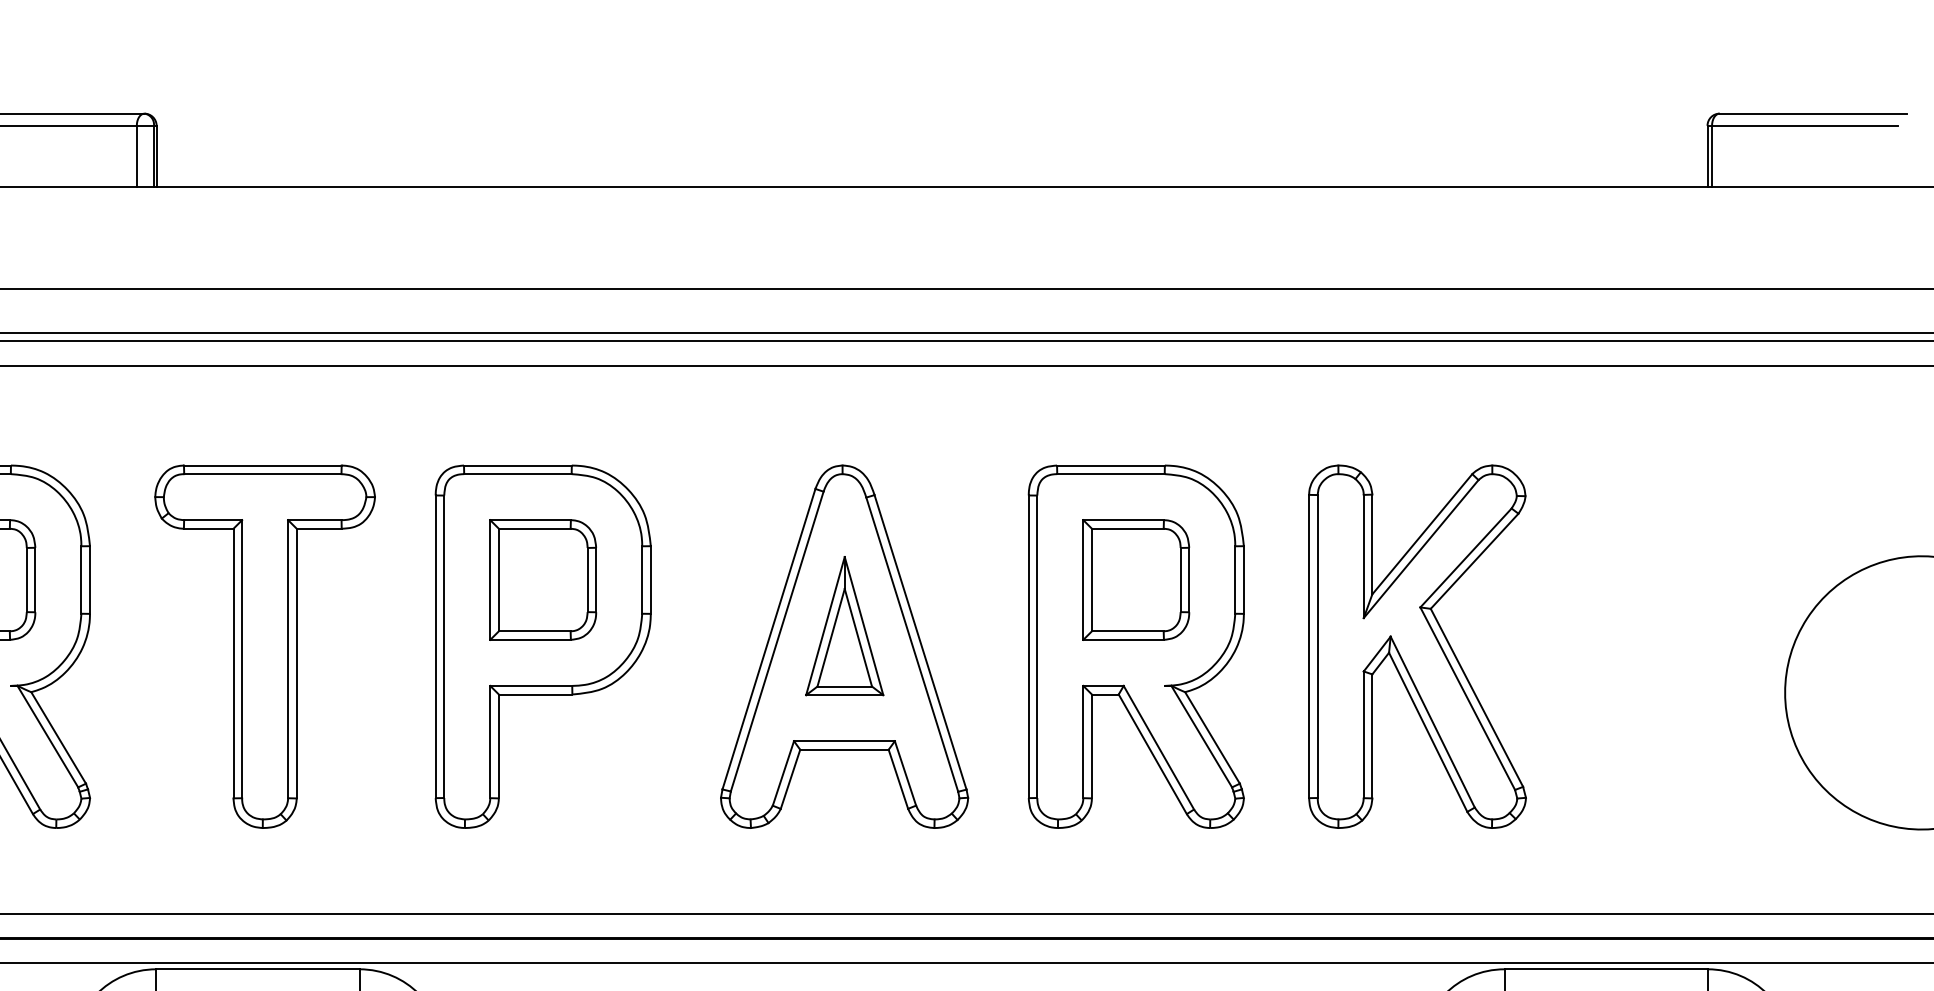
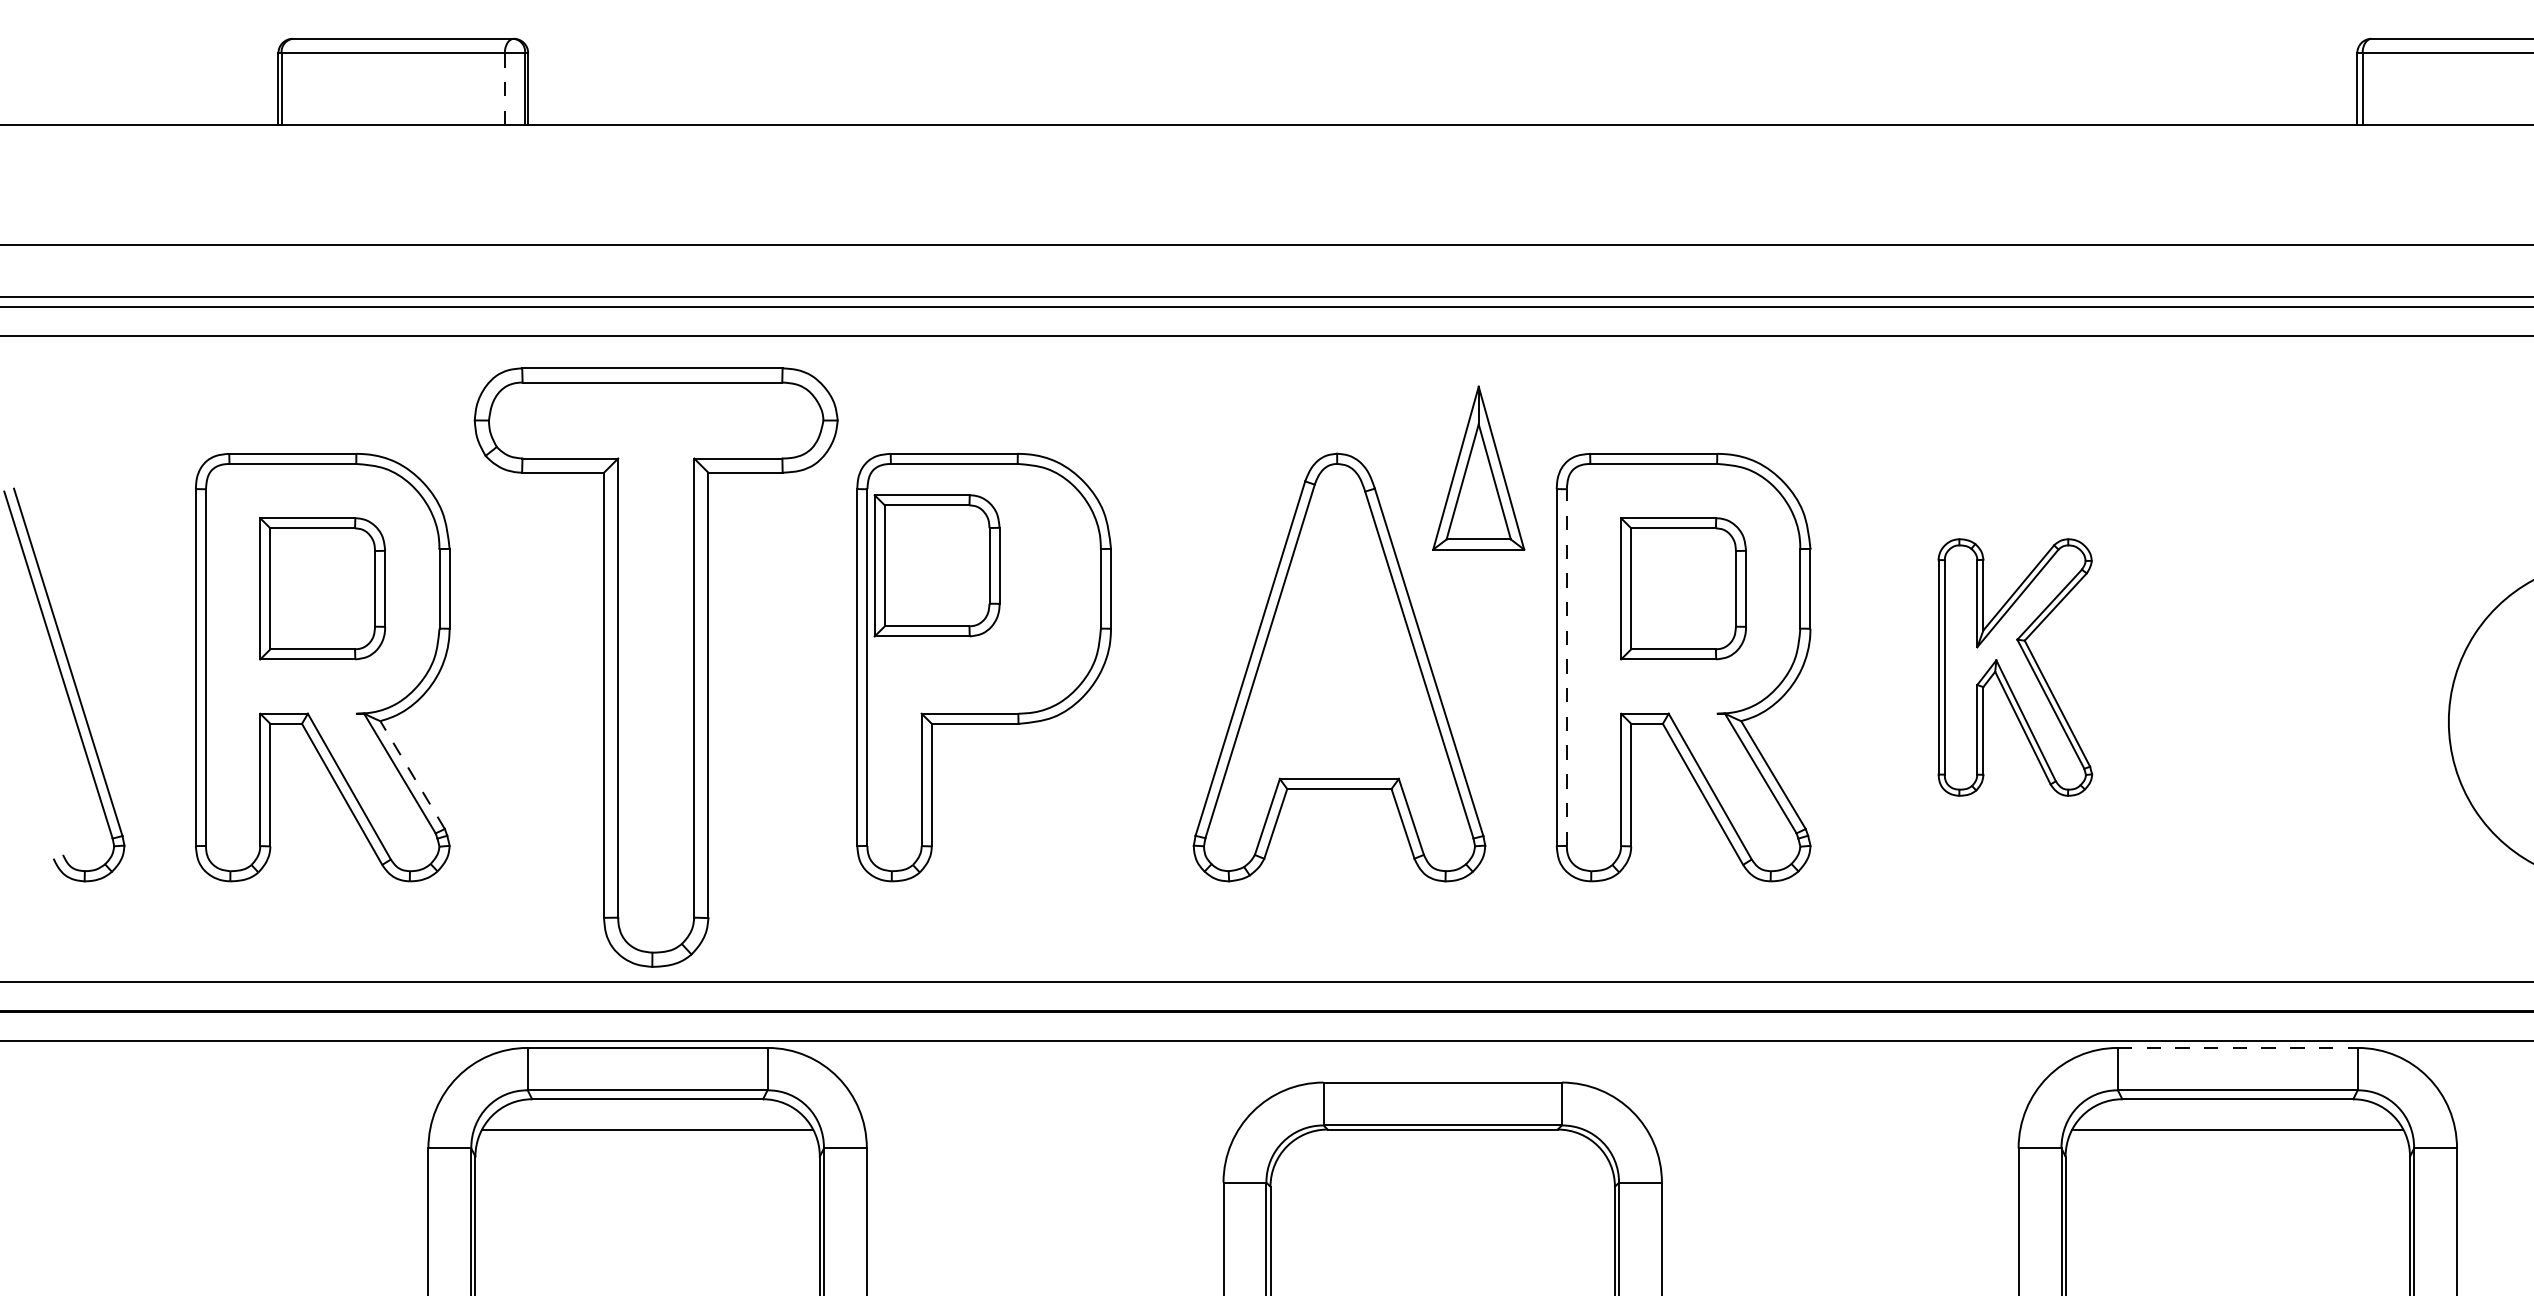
line: (136, 156) -> (504, 89), solid -> dashed
part: (542, 579) -> (936, 565), moved
part: (844, 625) -> (1478, 467), moved
part: (264, 646) -> (655, 667), size x1.4
line: (1037, 646) -> (1566, 667), solid -> dashed
part: (1417, 646) -> (2015, 667), size x0.6
line: (58, 738) -> (412, 775), solid -> dashed
line: (1605, 968) -> (2237, 1047), solid -> dashed

